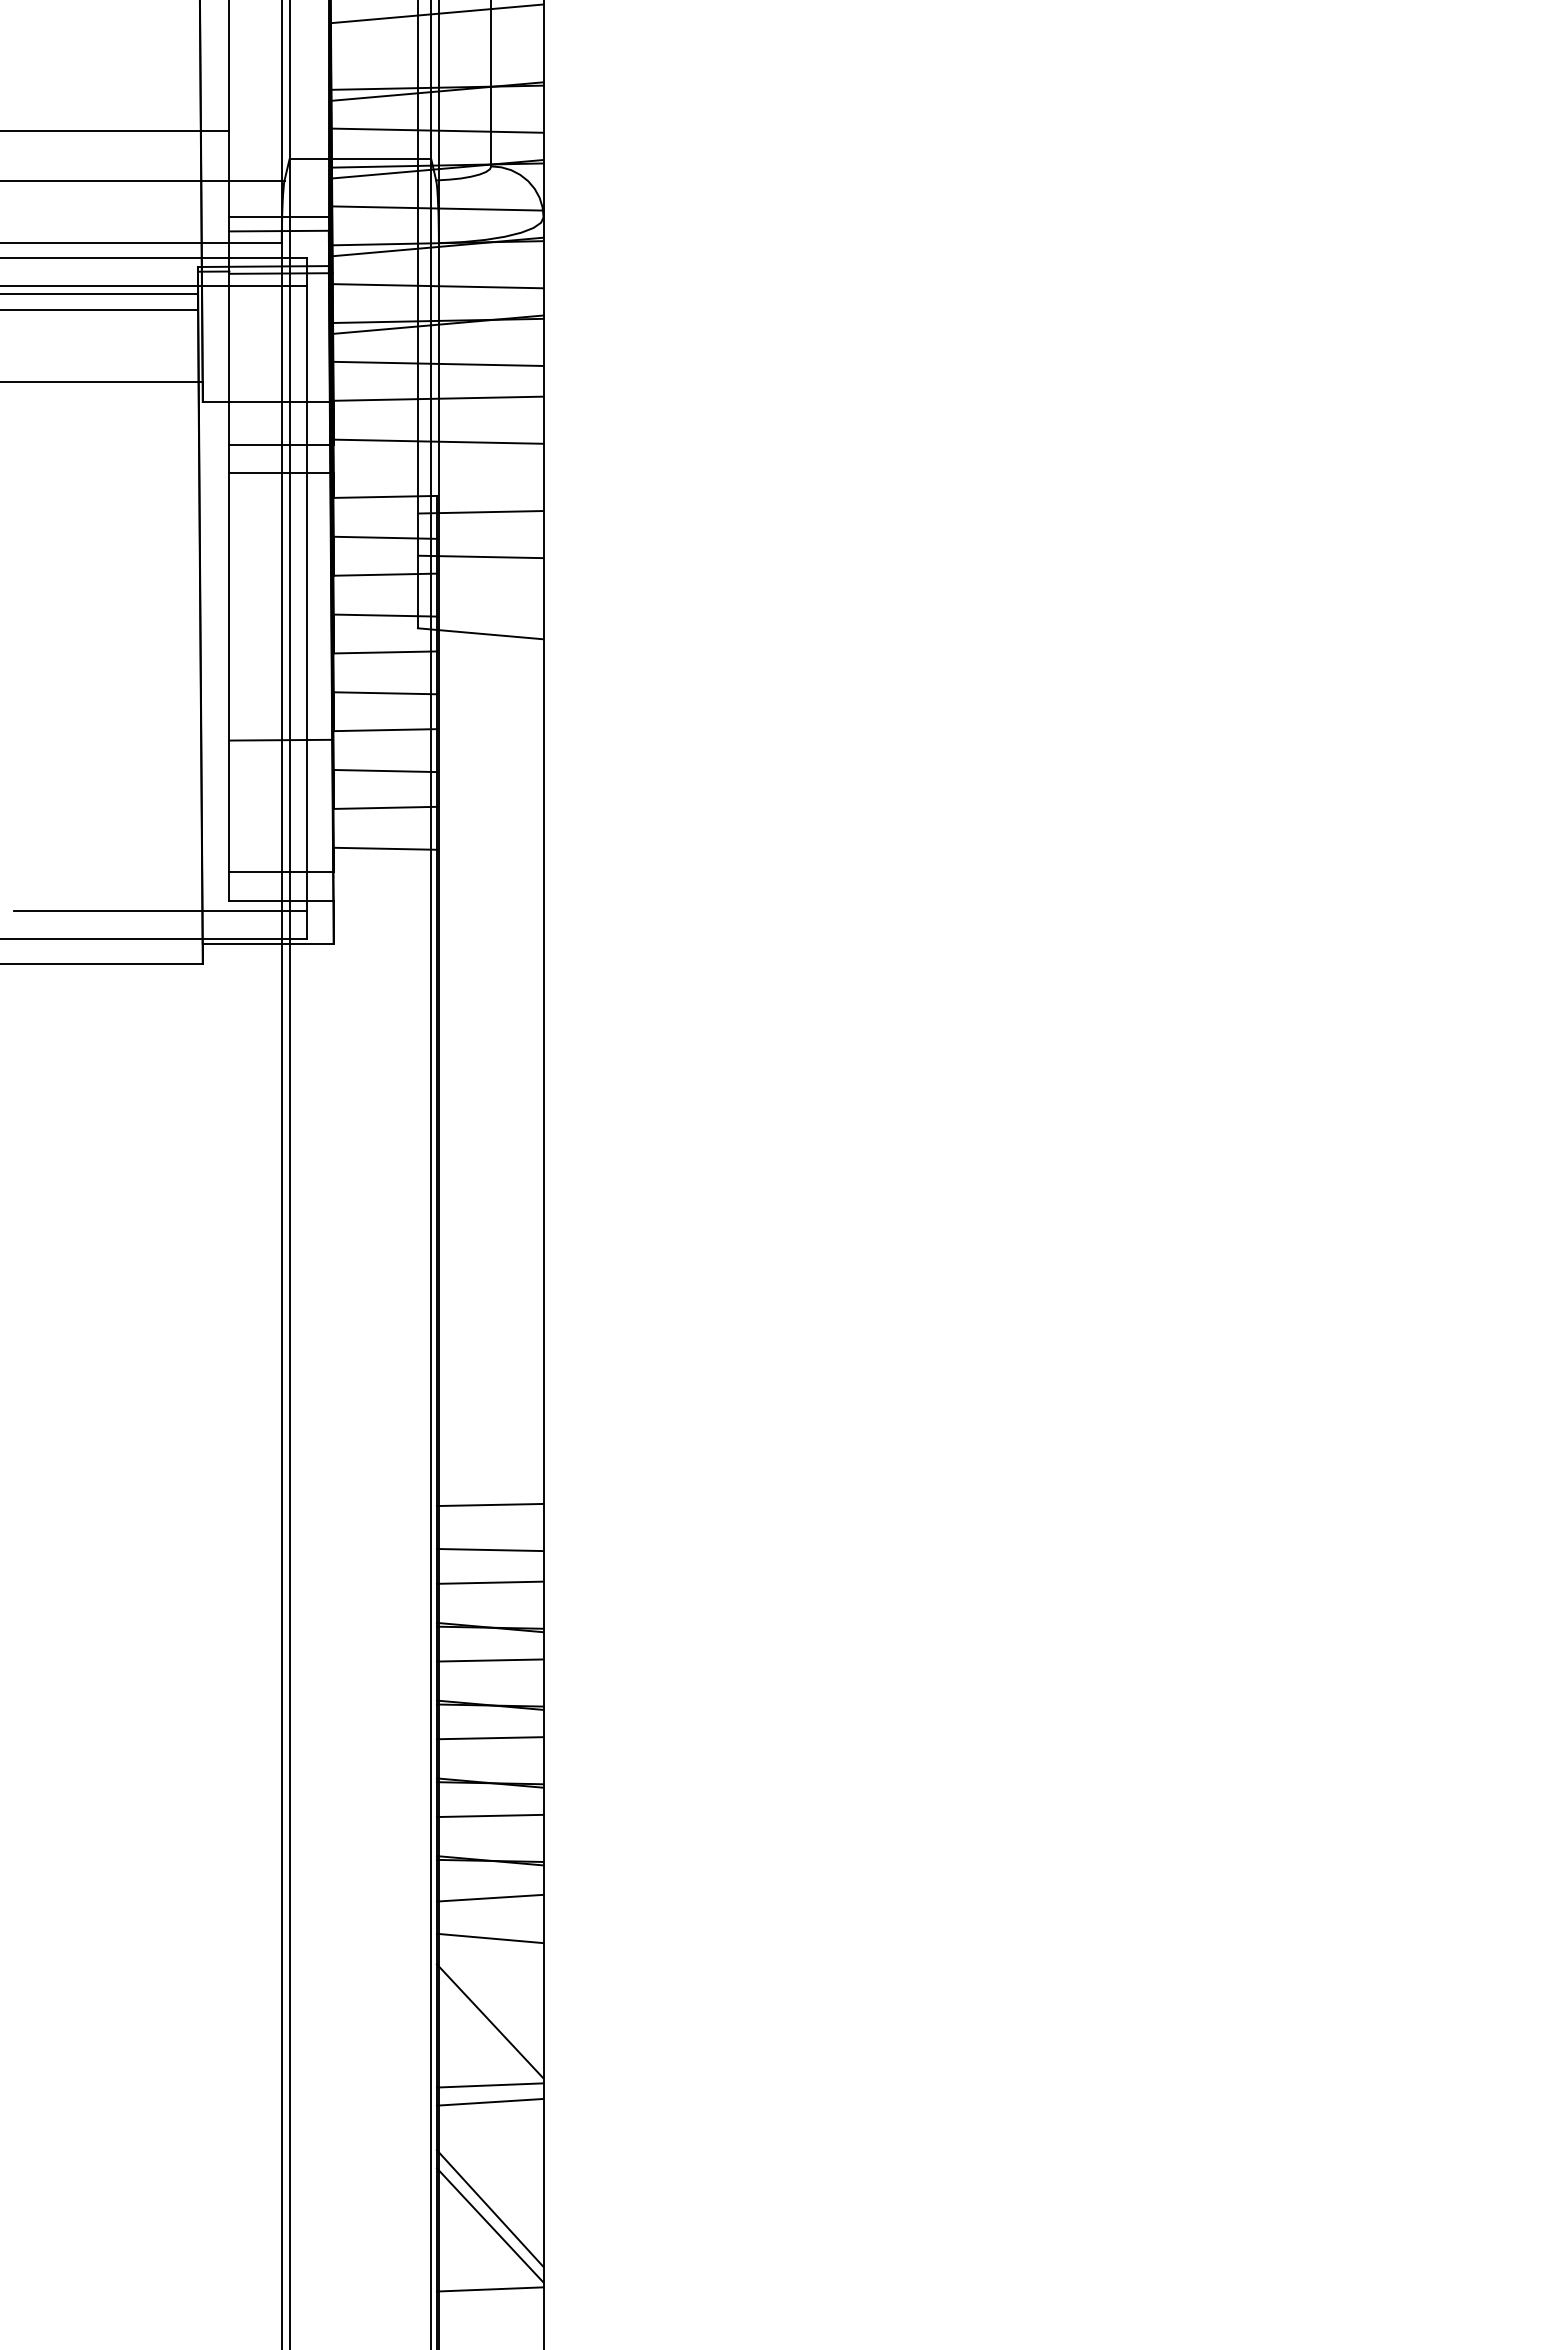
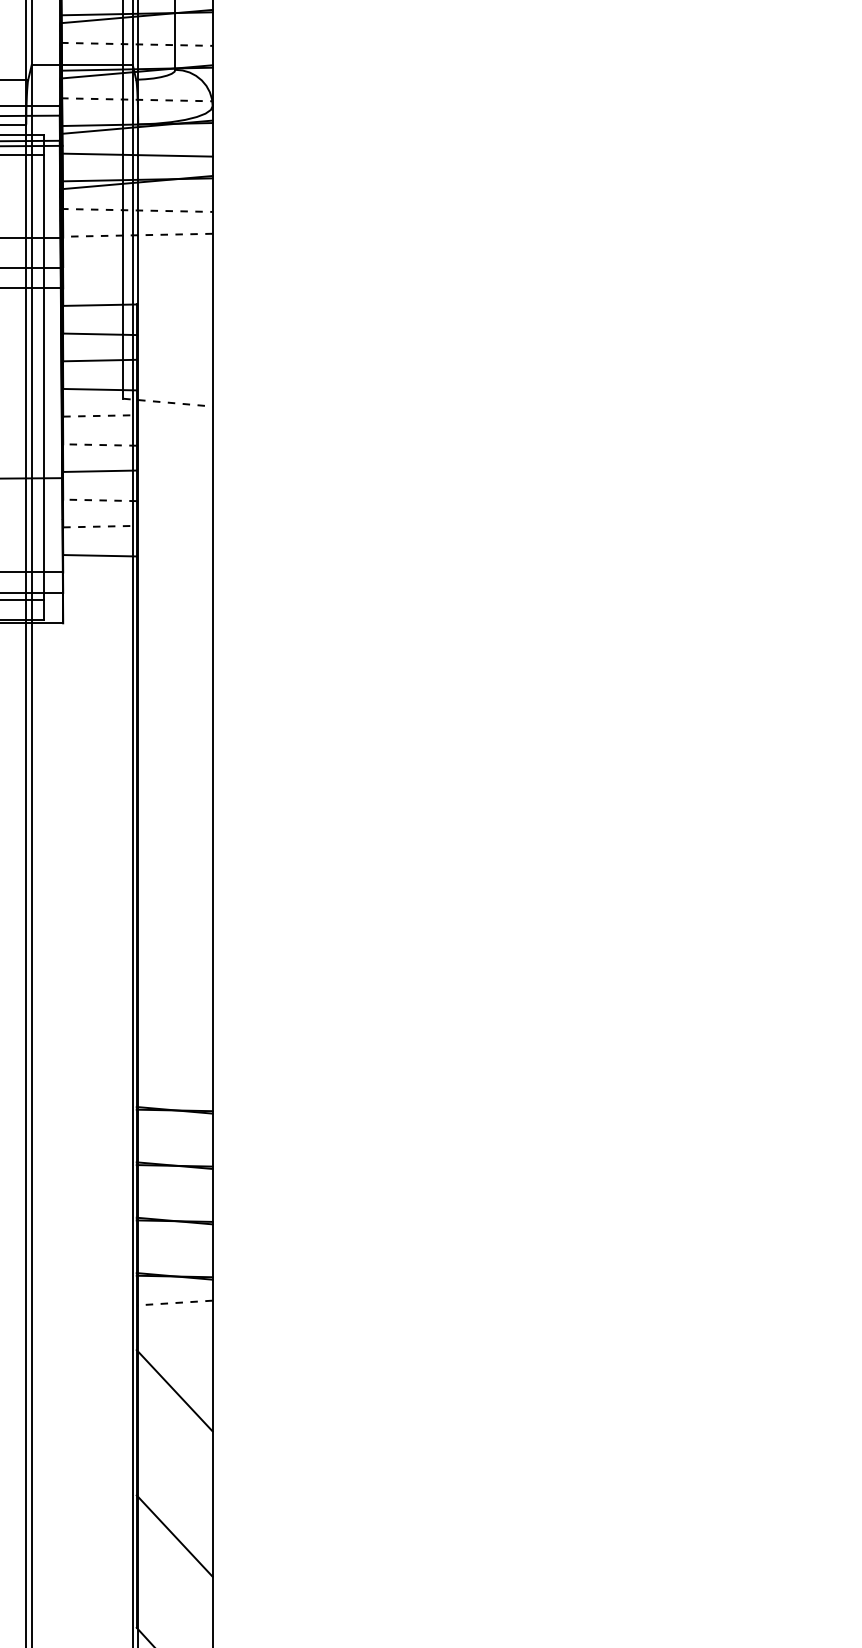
line: (437, 130) -> (137, 44), solid -> dashed
line: (437, 208) -> (137, 99), solid -> dashed
line: (437, 363) -> (137, 210), solid -> dashed
line: (436, 398) -> (136, 235), solid -> dashed
line: (436, 441) -> (136, 265), removed
line: (480, 512) -> (167, 316), removed
line: (480, 556) -> (167, 347), removed
line: (481, 633) -> (168, 402), solid -> dashed
line: (385, 652) -> (100, 415), solid -> dashed
line: (385, 693) -> (100, 445), solid -> dashed
line: (385, 771) -> (100, 500), solid -> dashed
line: (385, 807) -> (100, 526), solid -> dashed
line: (489, 1504) -> (174, 1022), removed
line: (489, 1549) -> (174, 1054), removed
line: (489, 1582) -> (174, 1078), removed
line: (489, 1660) -> (174, 1133), removed
line: (489, 1738) -> (174, 1189), removed
line: (489, 1815) -> (174, 1244), removed
line: (489, 1898) -> (174, 1303), solid -> dashed
line: (489, 1938) -> (174, 1331), removed
line: (489, 2085) -> (174, 1436), removed
line: (489, 2101) -> (174, 1447), removed
line: (489, 2208) -> (174, 1524), removed
line: (489, 2289) -> (174, 1581), removed

